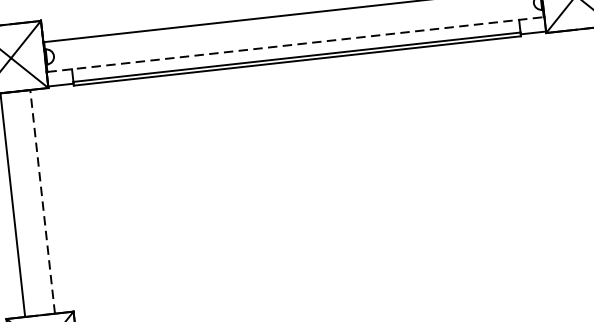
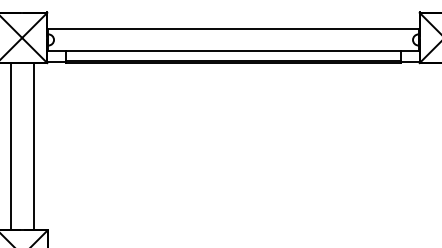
line: (295, 45) -> (233, 51), dashed -> solid
line: (42, 201) -> (33, 146), dashed -> solid

